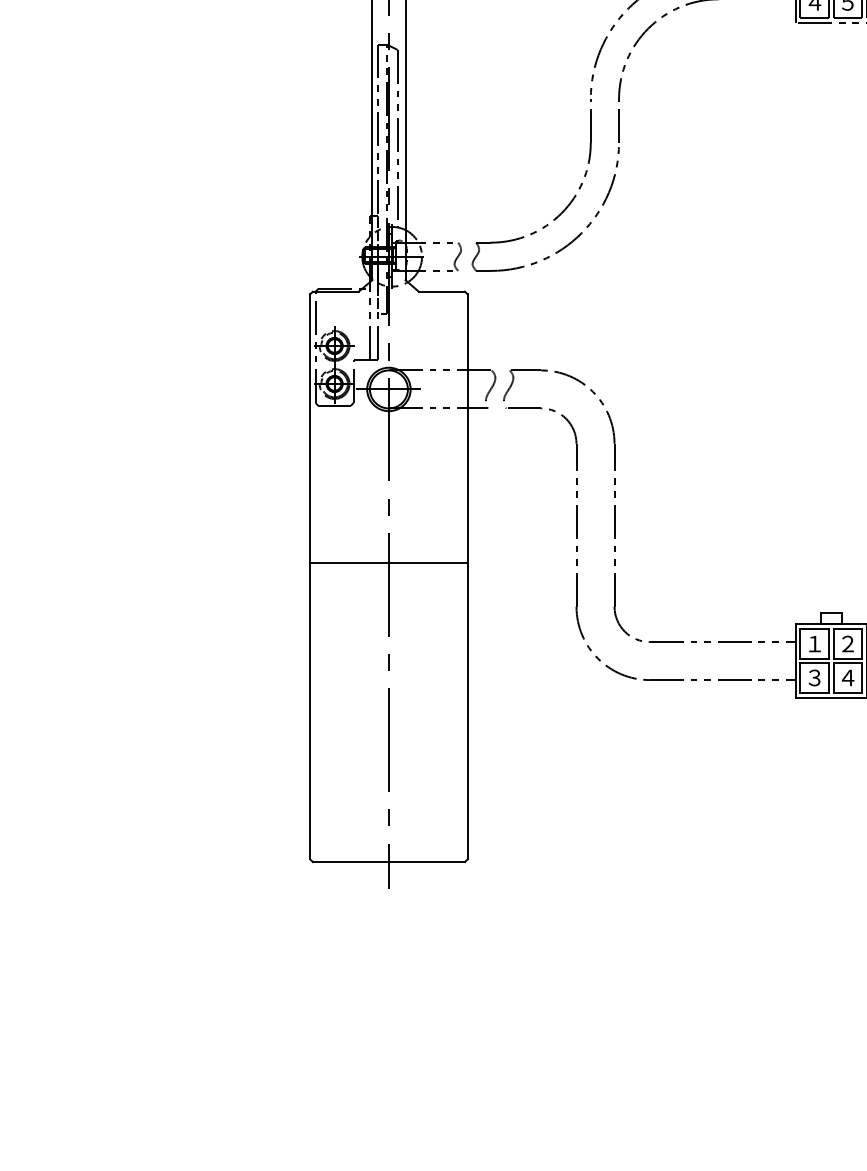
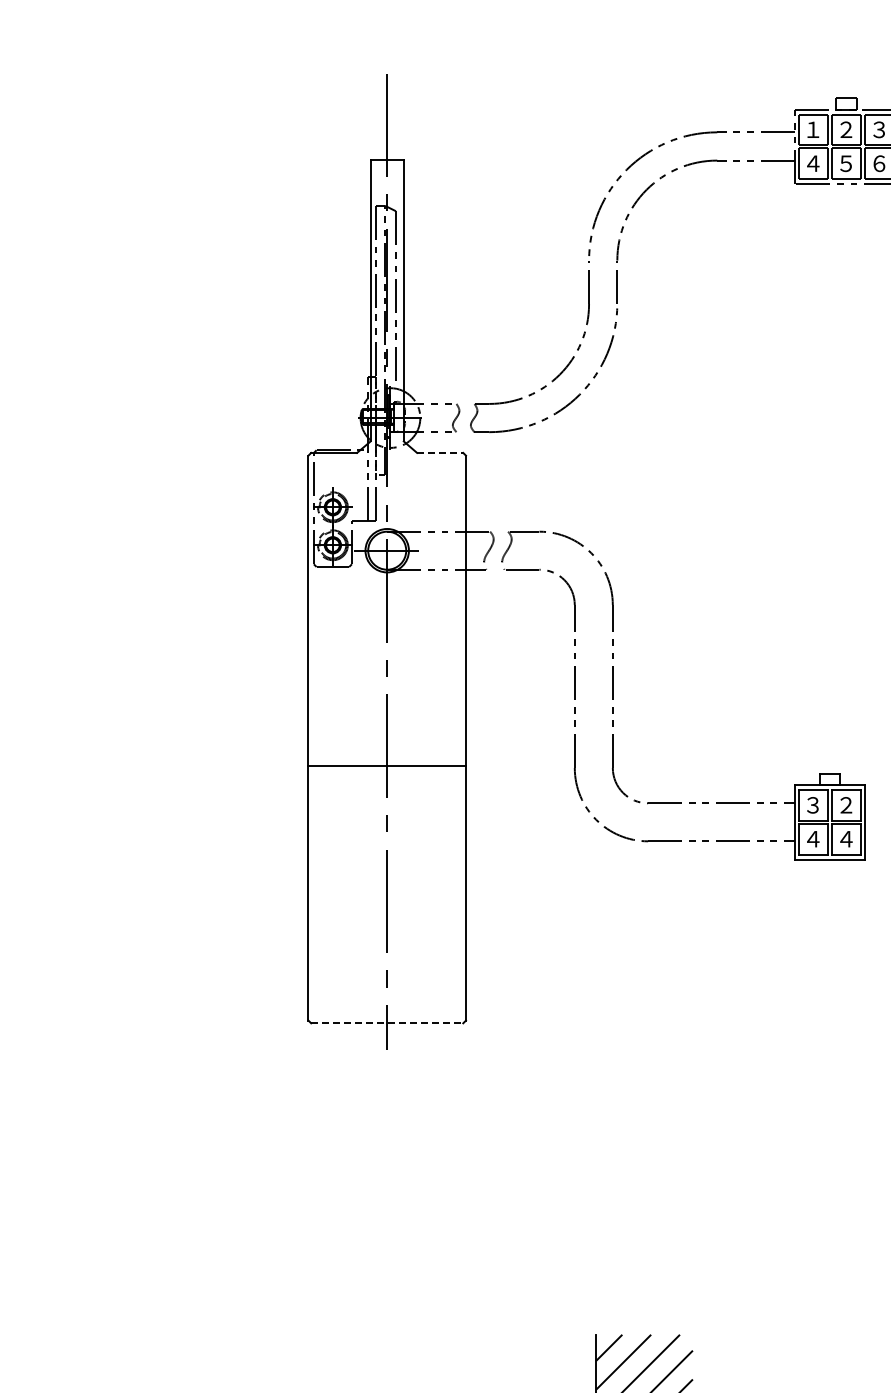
line: (442, 291) -> (440, 452), solid -> dashed
line: (388, 563) -> (386, 765), moved
text: (815, 644) -> (813, 805), １ -> ３
text: (815, 677) -> (813, 838), ３ -> ４
line: (389, 862) -> (387, 1023), solid -> dashed

